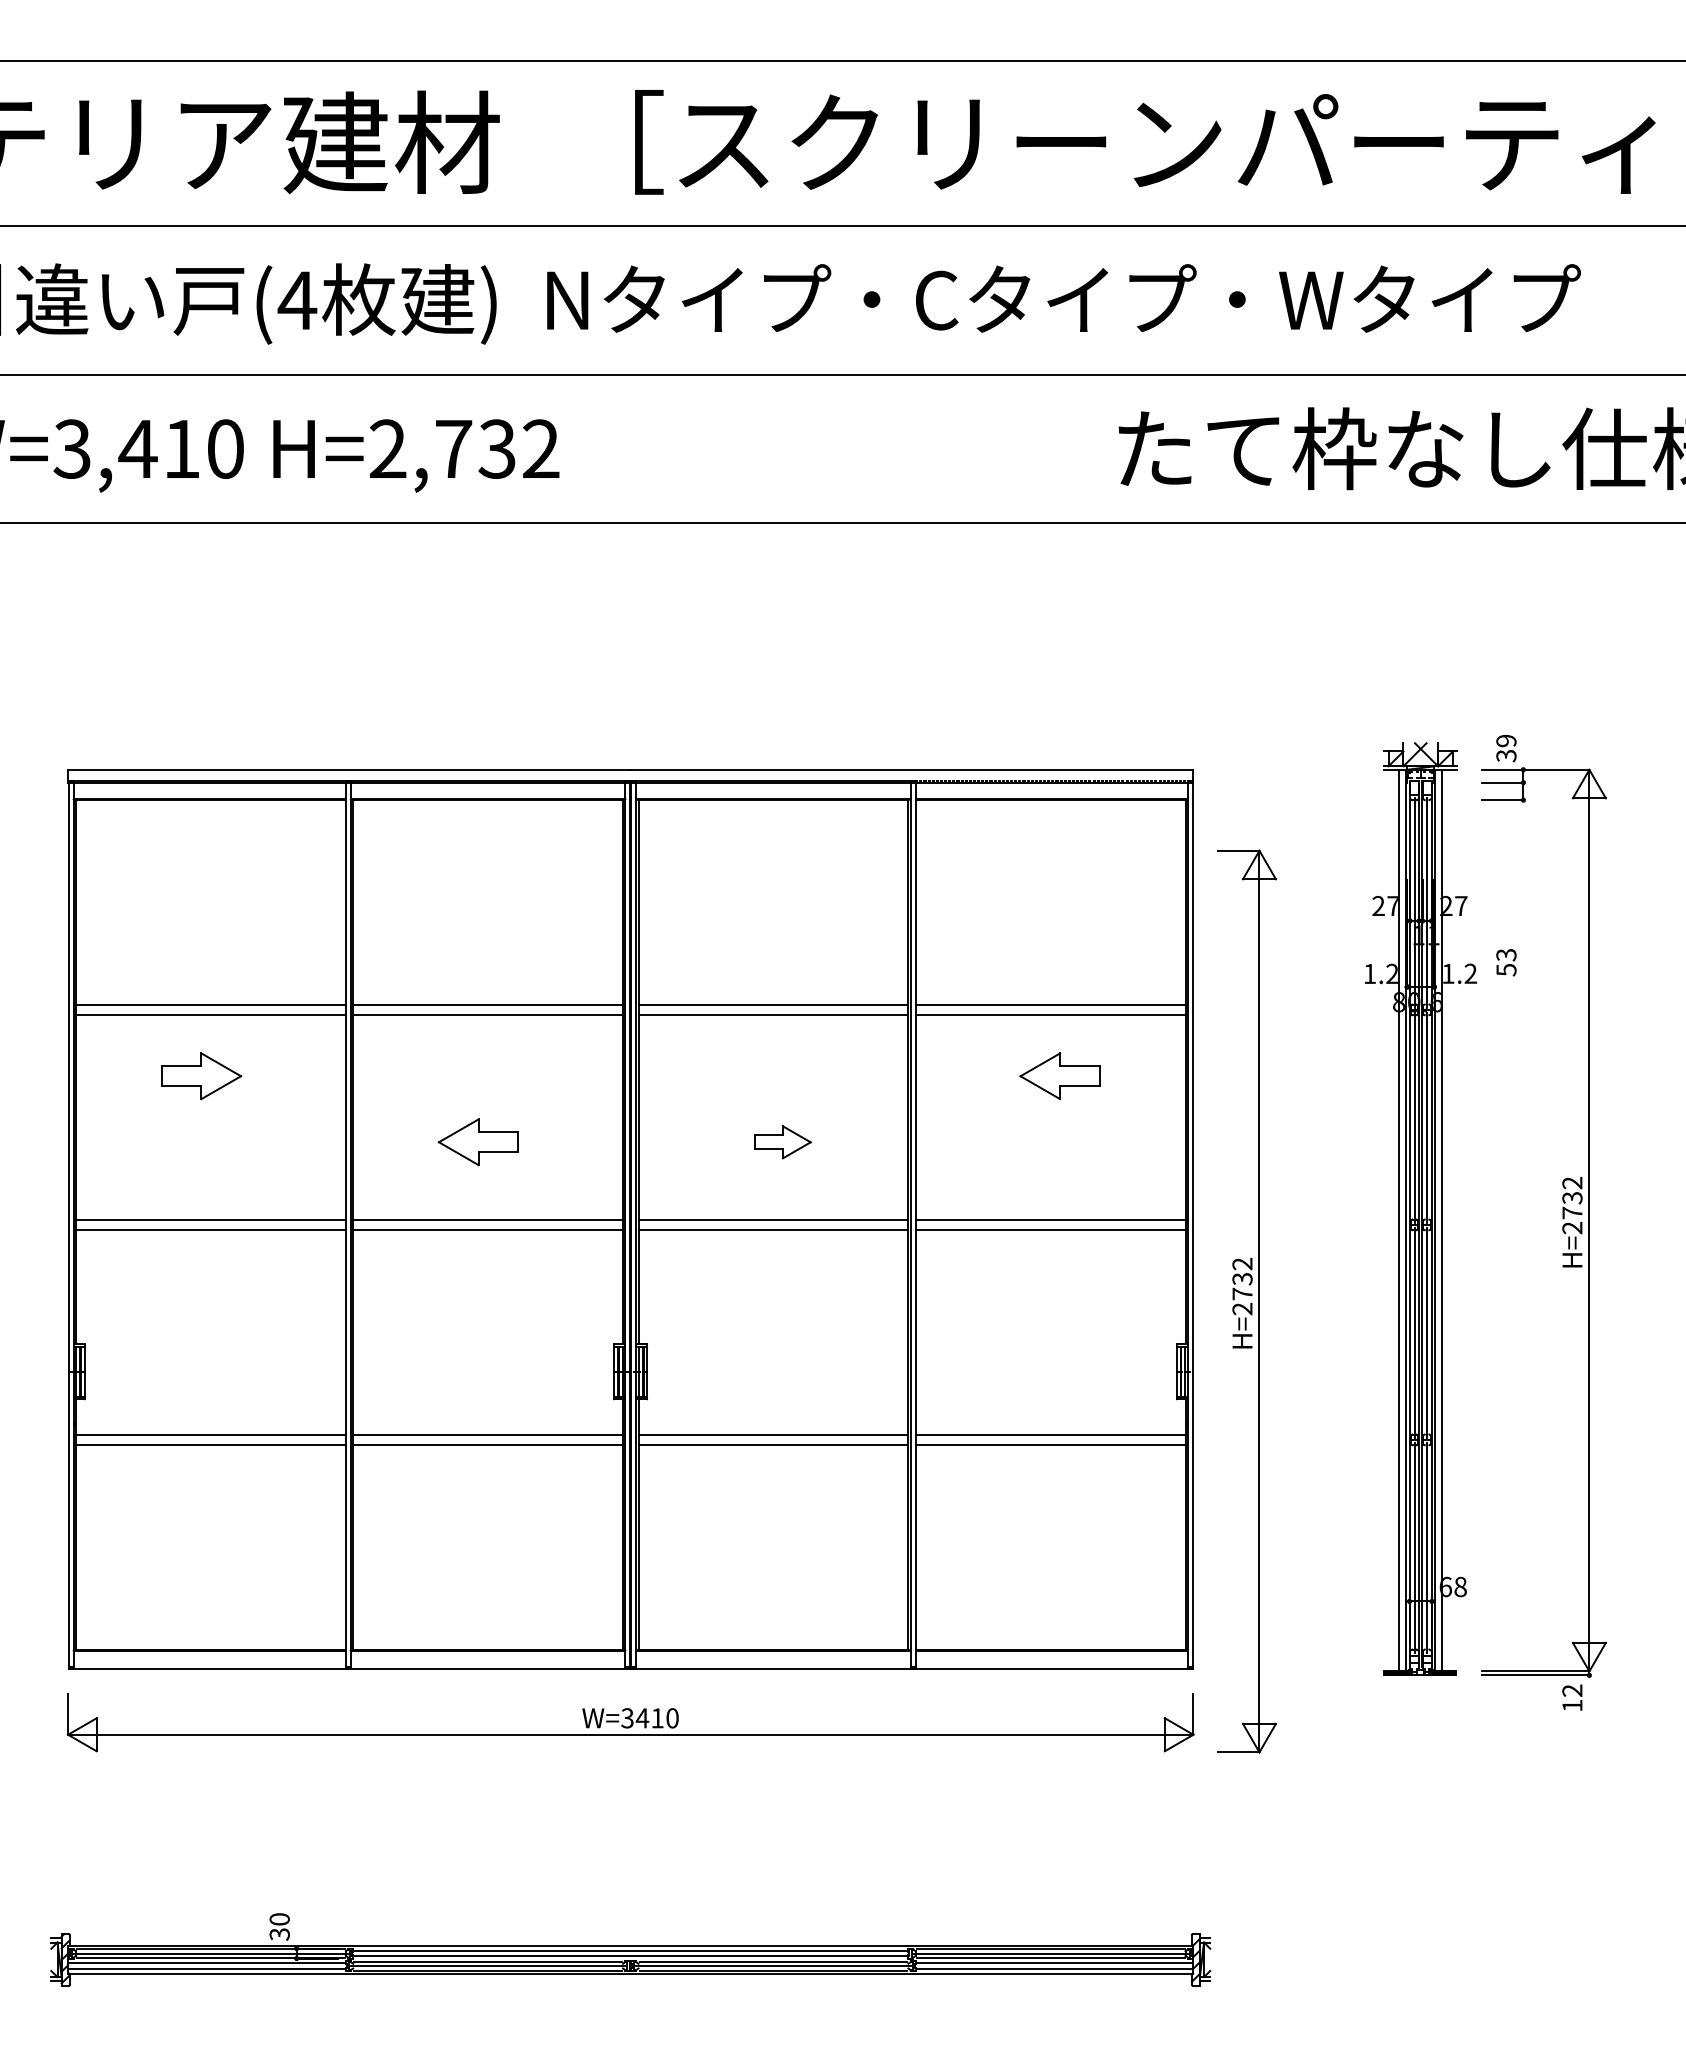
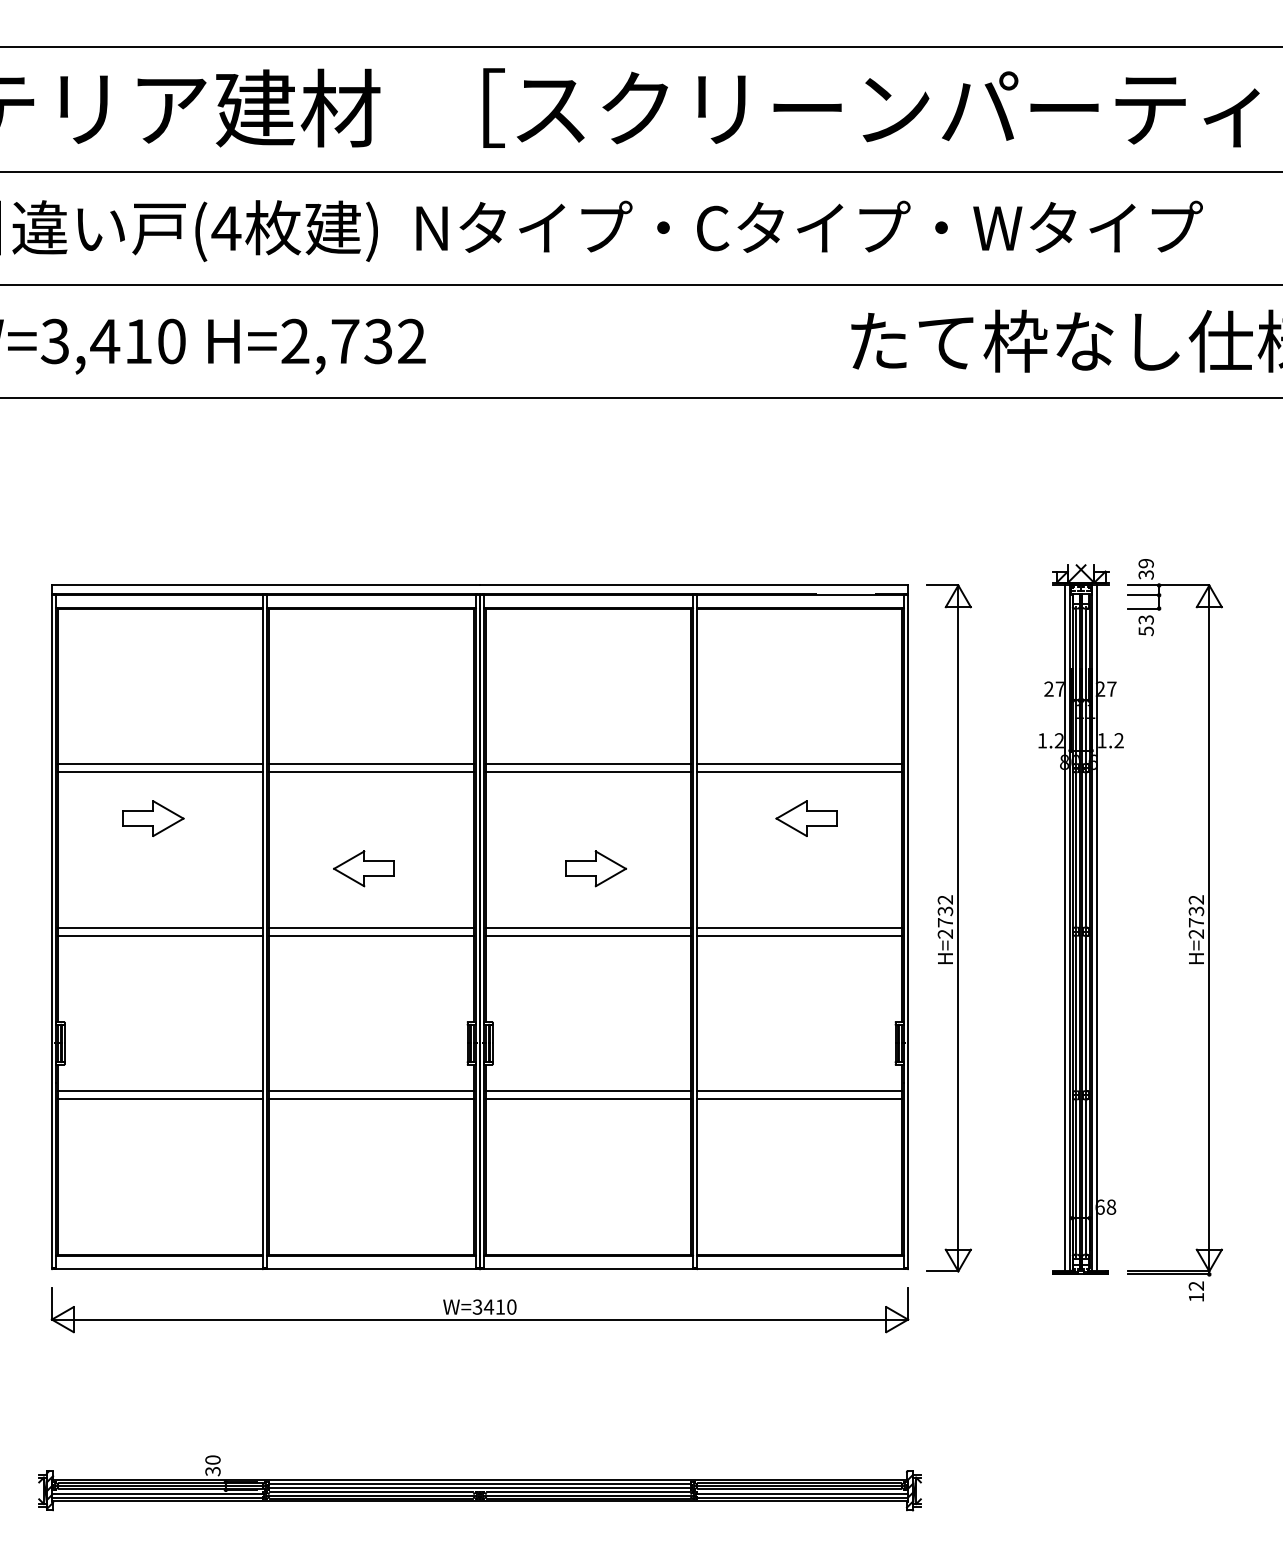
text: (1506, 962) -> (1146, 625), moved
part: (782, 1142) -> (595, 869), size x1.43
part: (1246, 1301) -> (948, 928), moved

